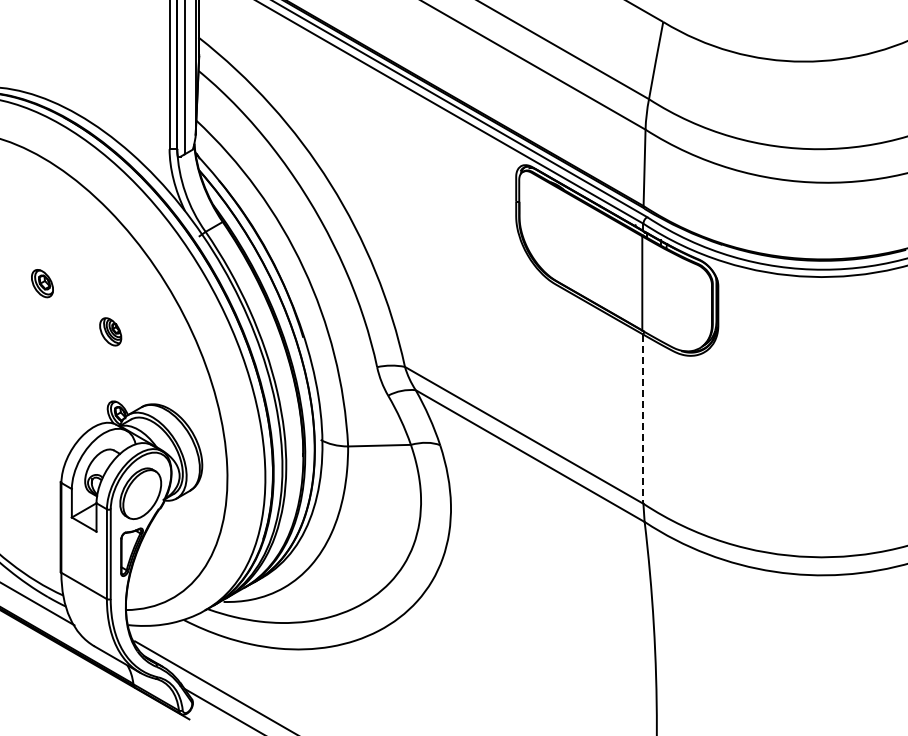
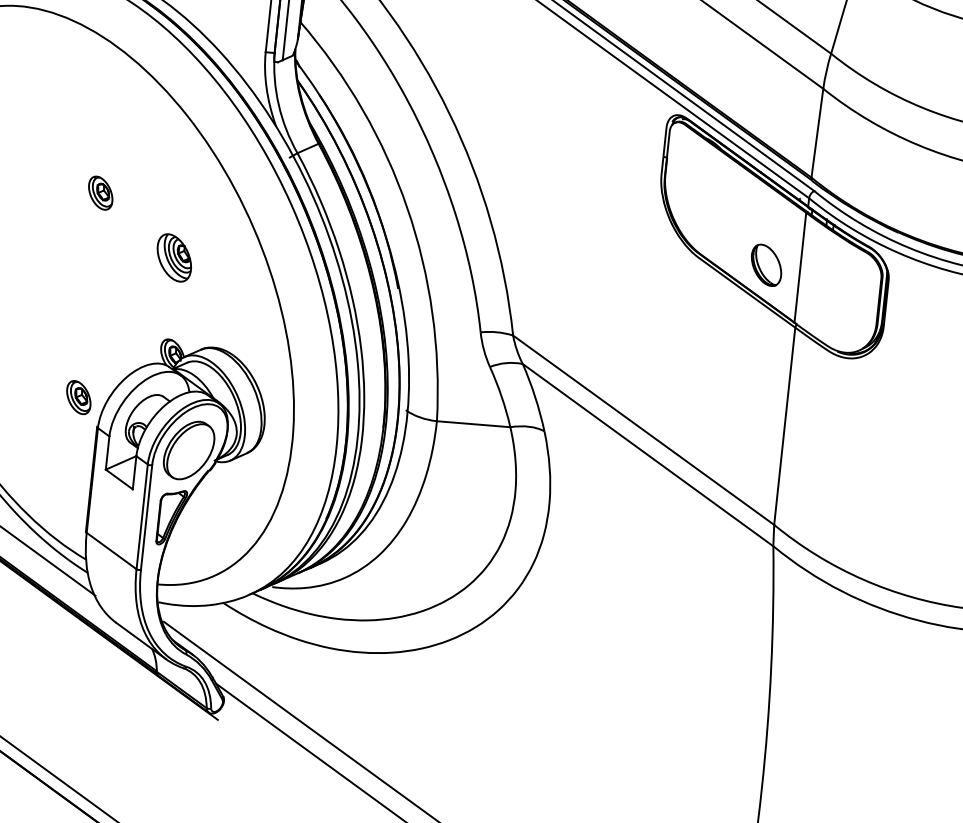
part: (613, 284) -> (766, 265), added
part: (110, 331) -> (174, 257), size x1.43
line: (643, 419) -> (784, 426), dashed -> solid
part: (42, 458) -> (78, 397), added

